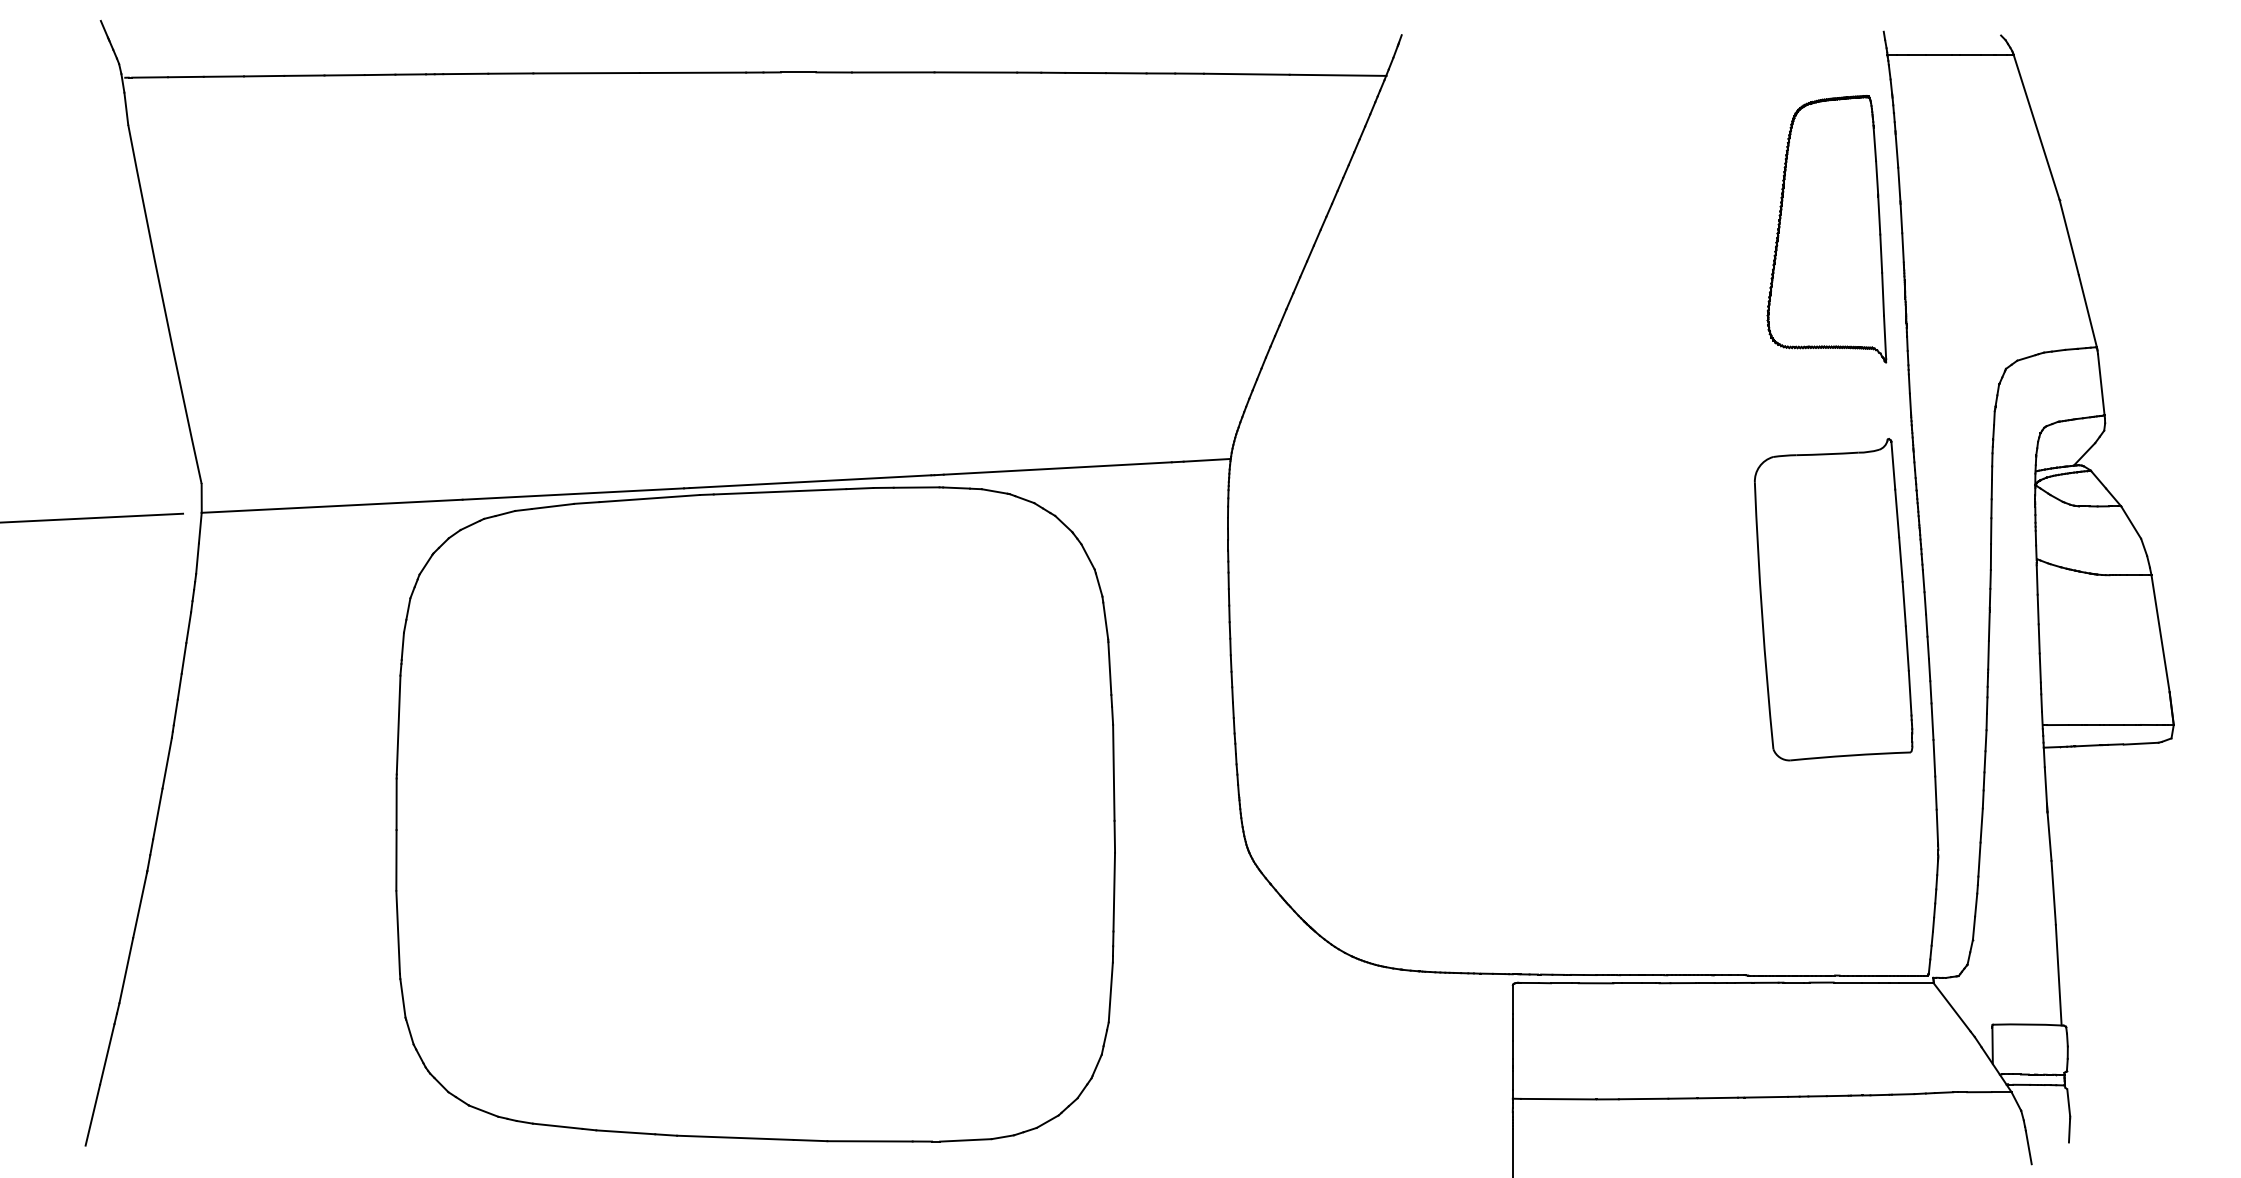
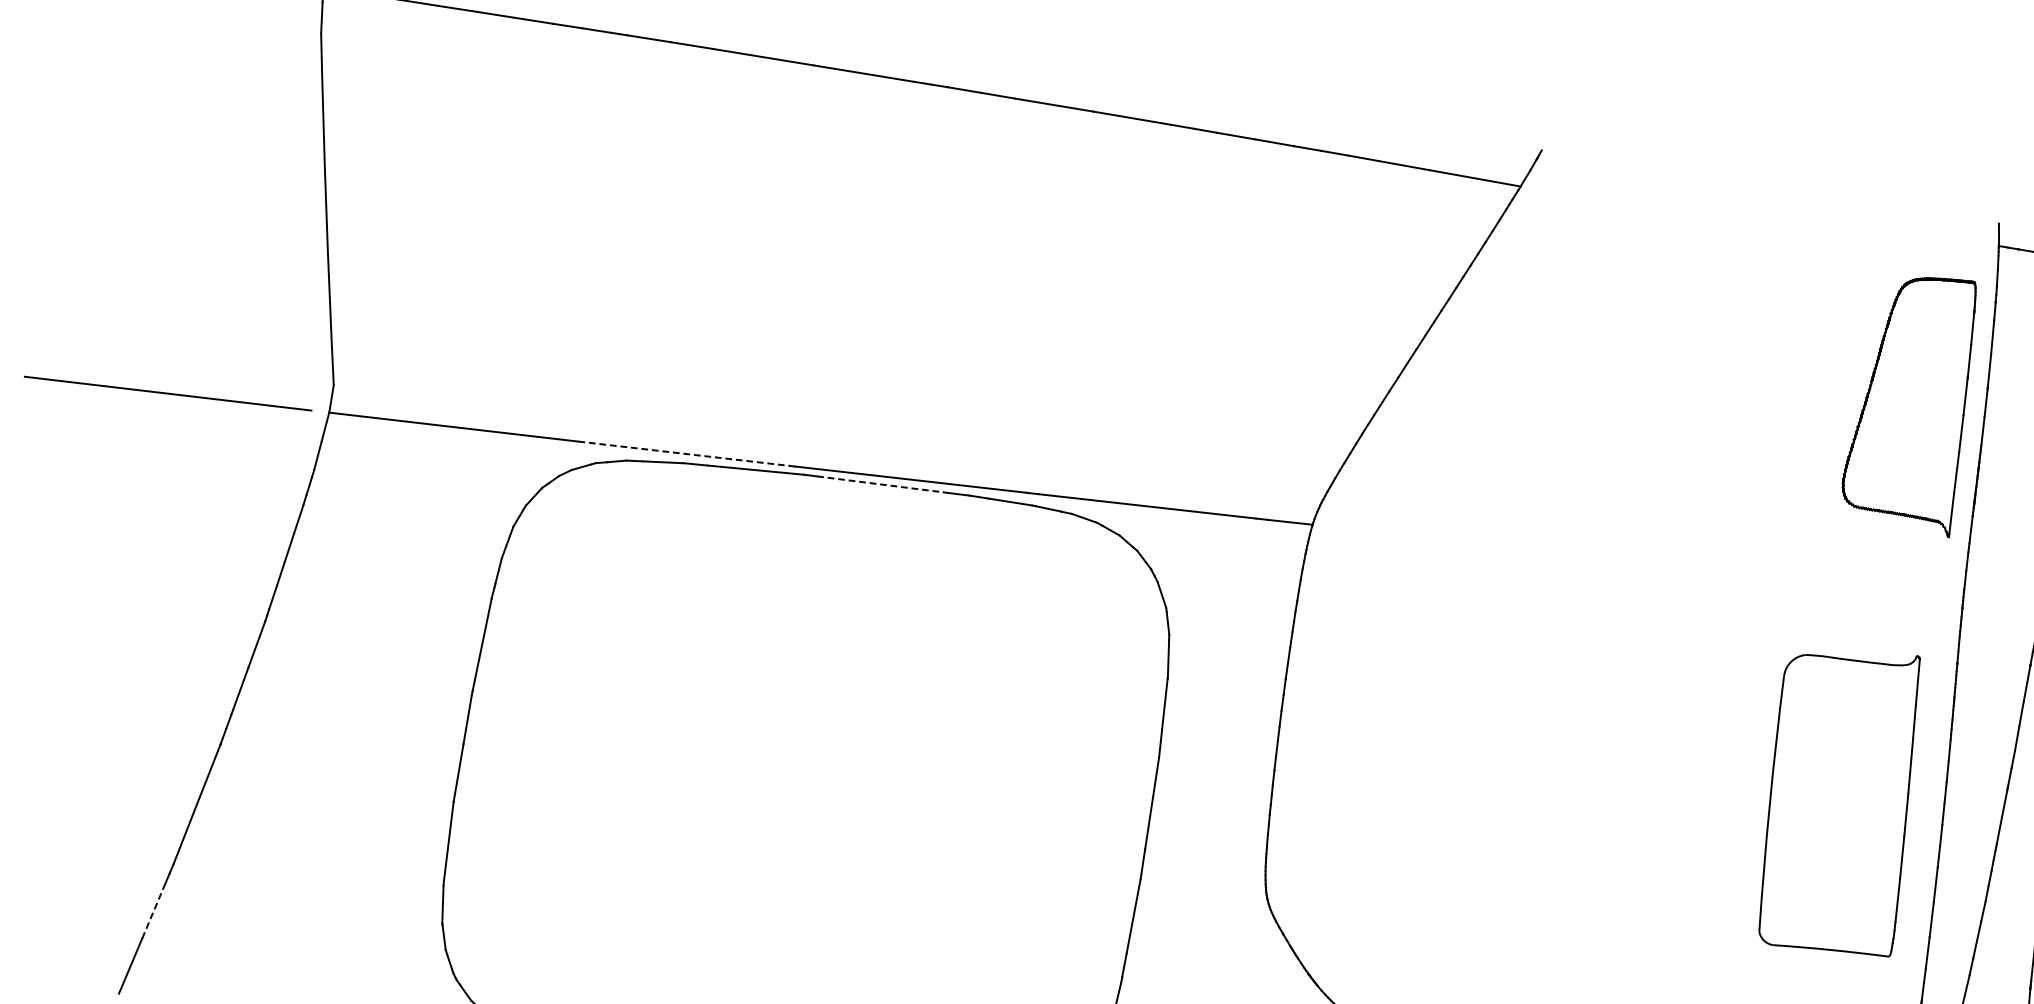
line: (780, 491) -> (880, 484), solid -> dashed
line: (573, 494) -> (684, 454), solid -> dashed
part: (1833, 599) -> (1839, 799), moved
line: (107, 1054) -> (154, 910), solid -> dashed

